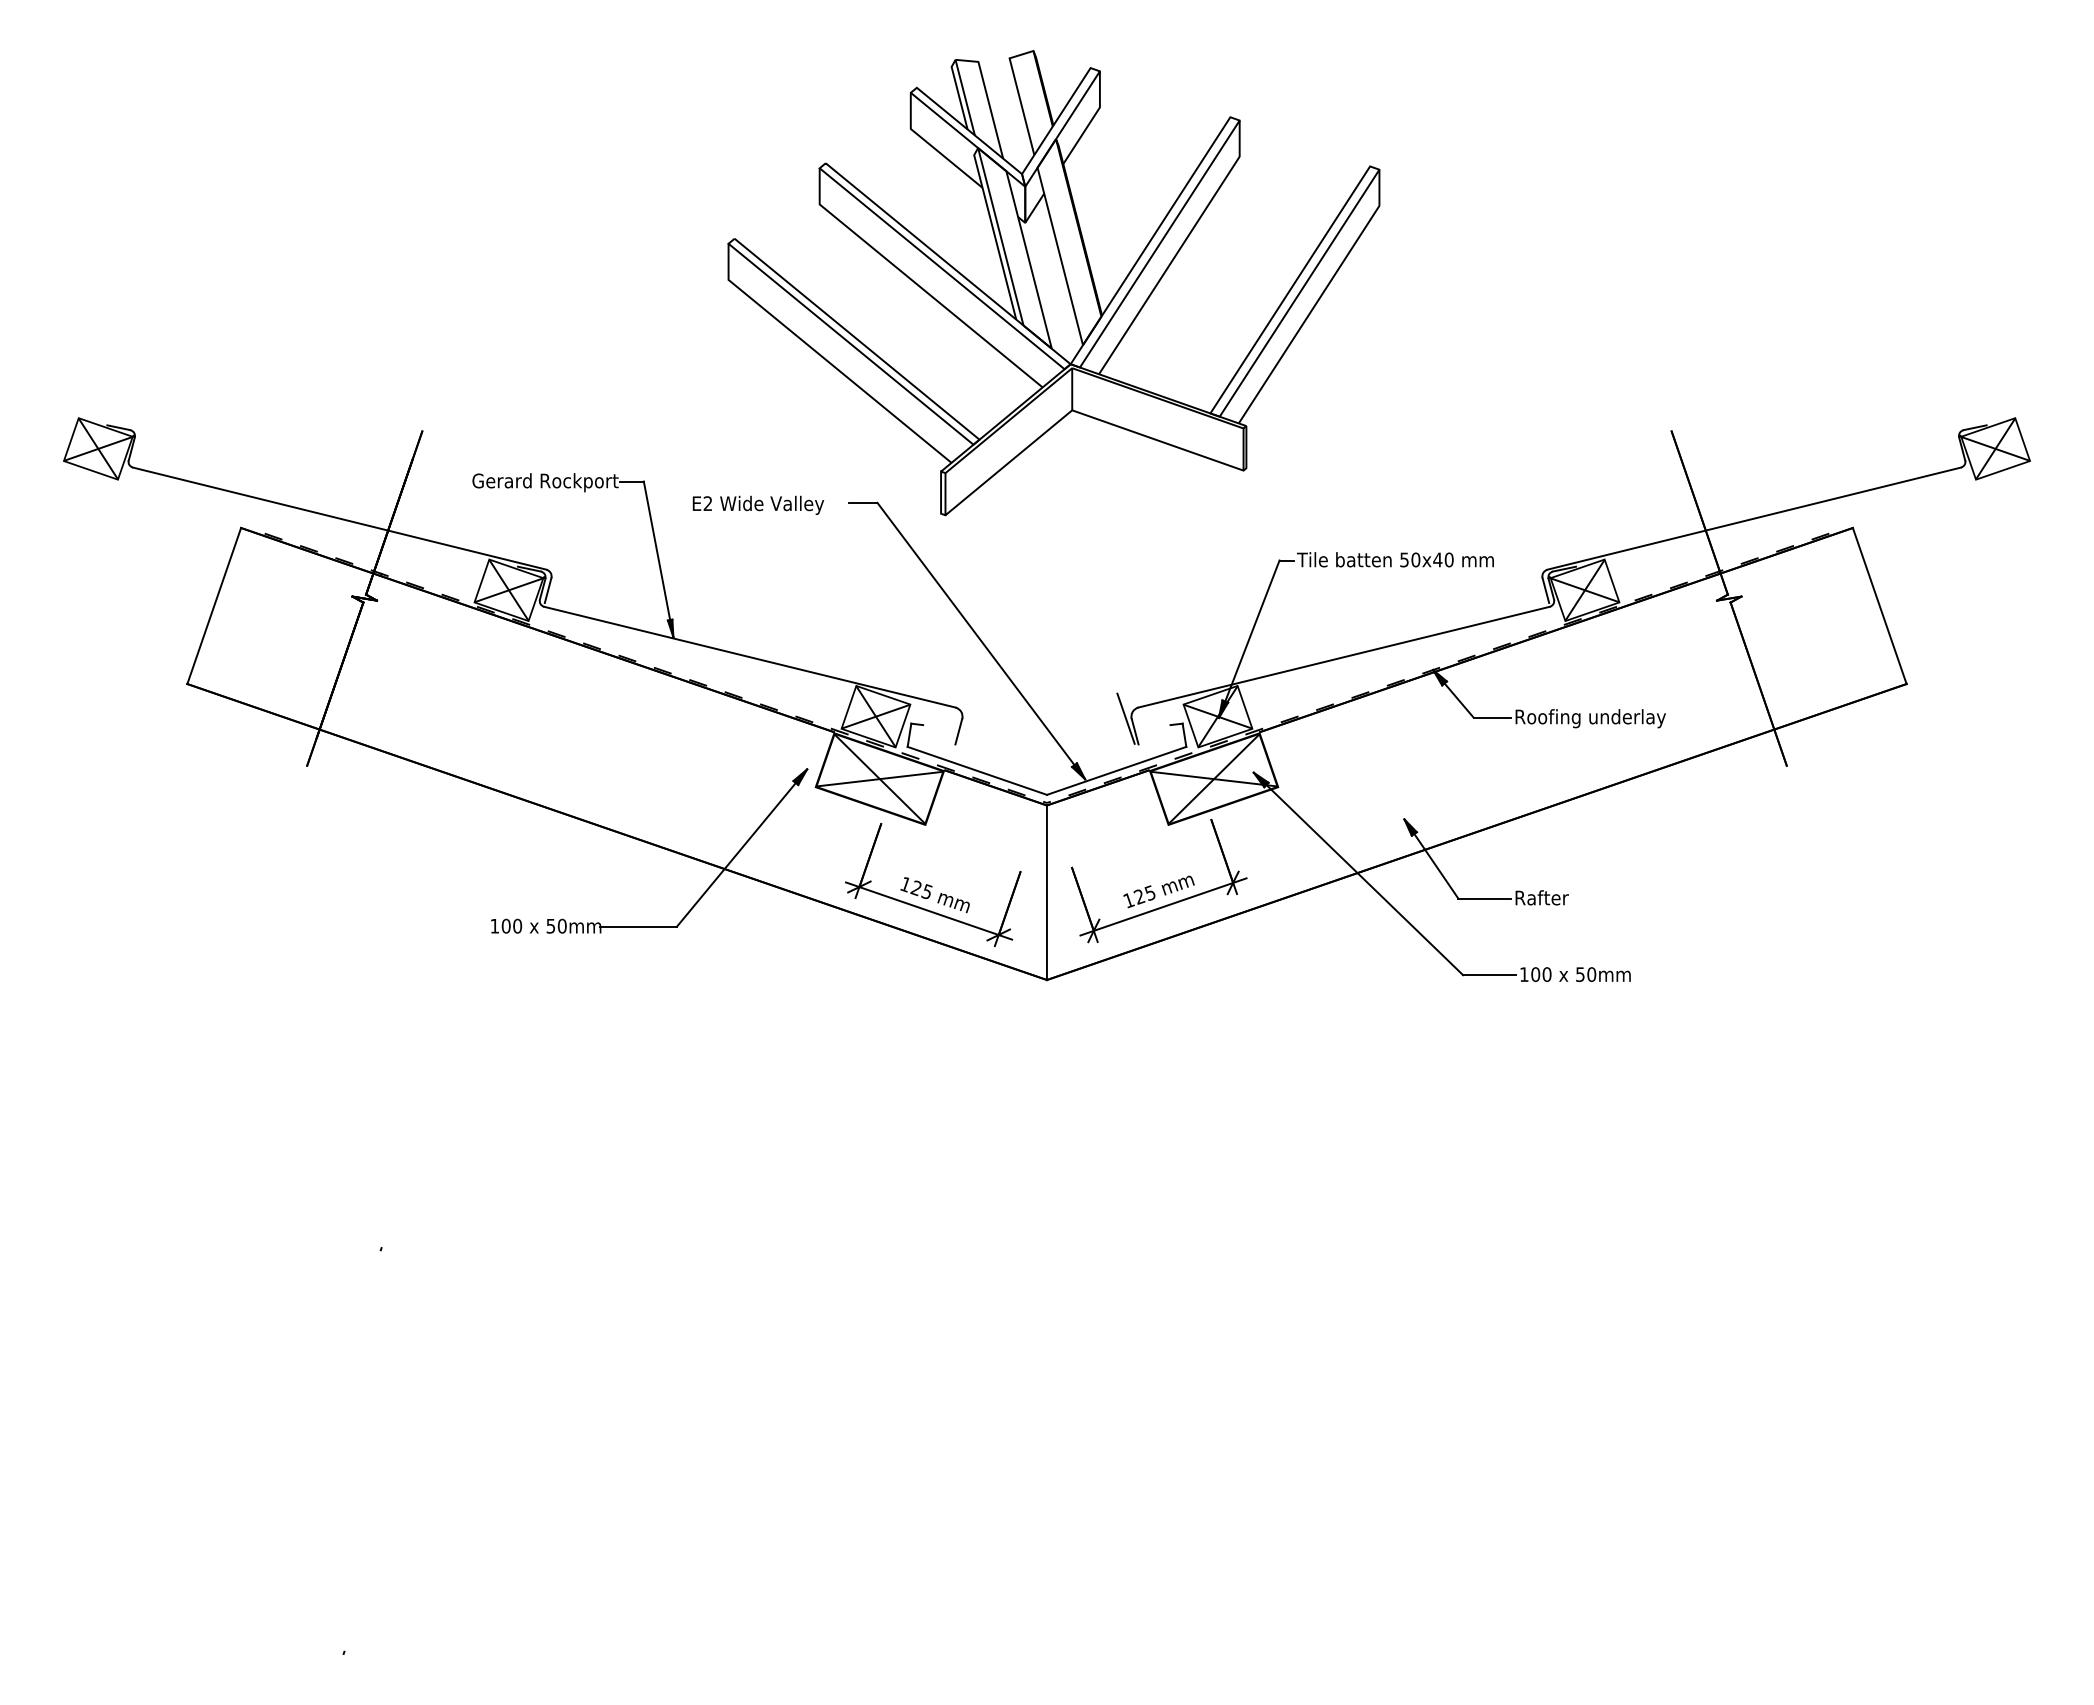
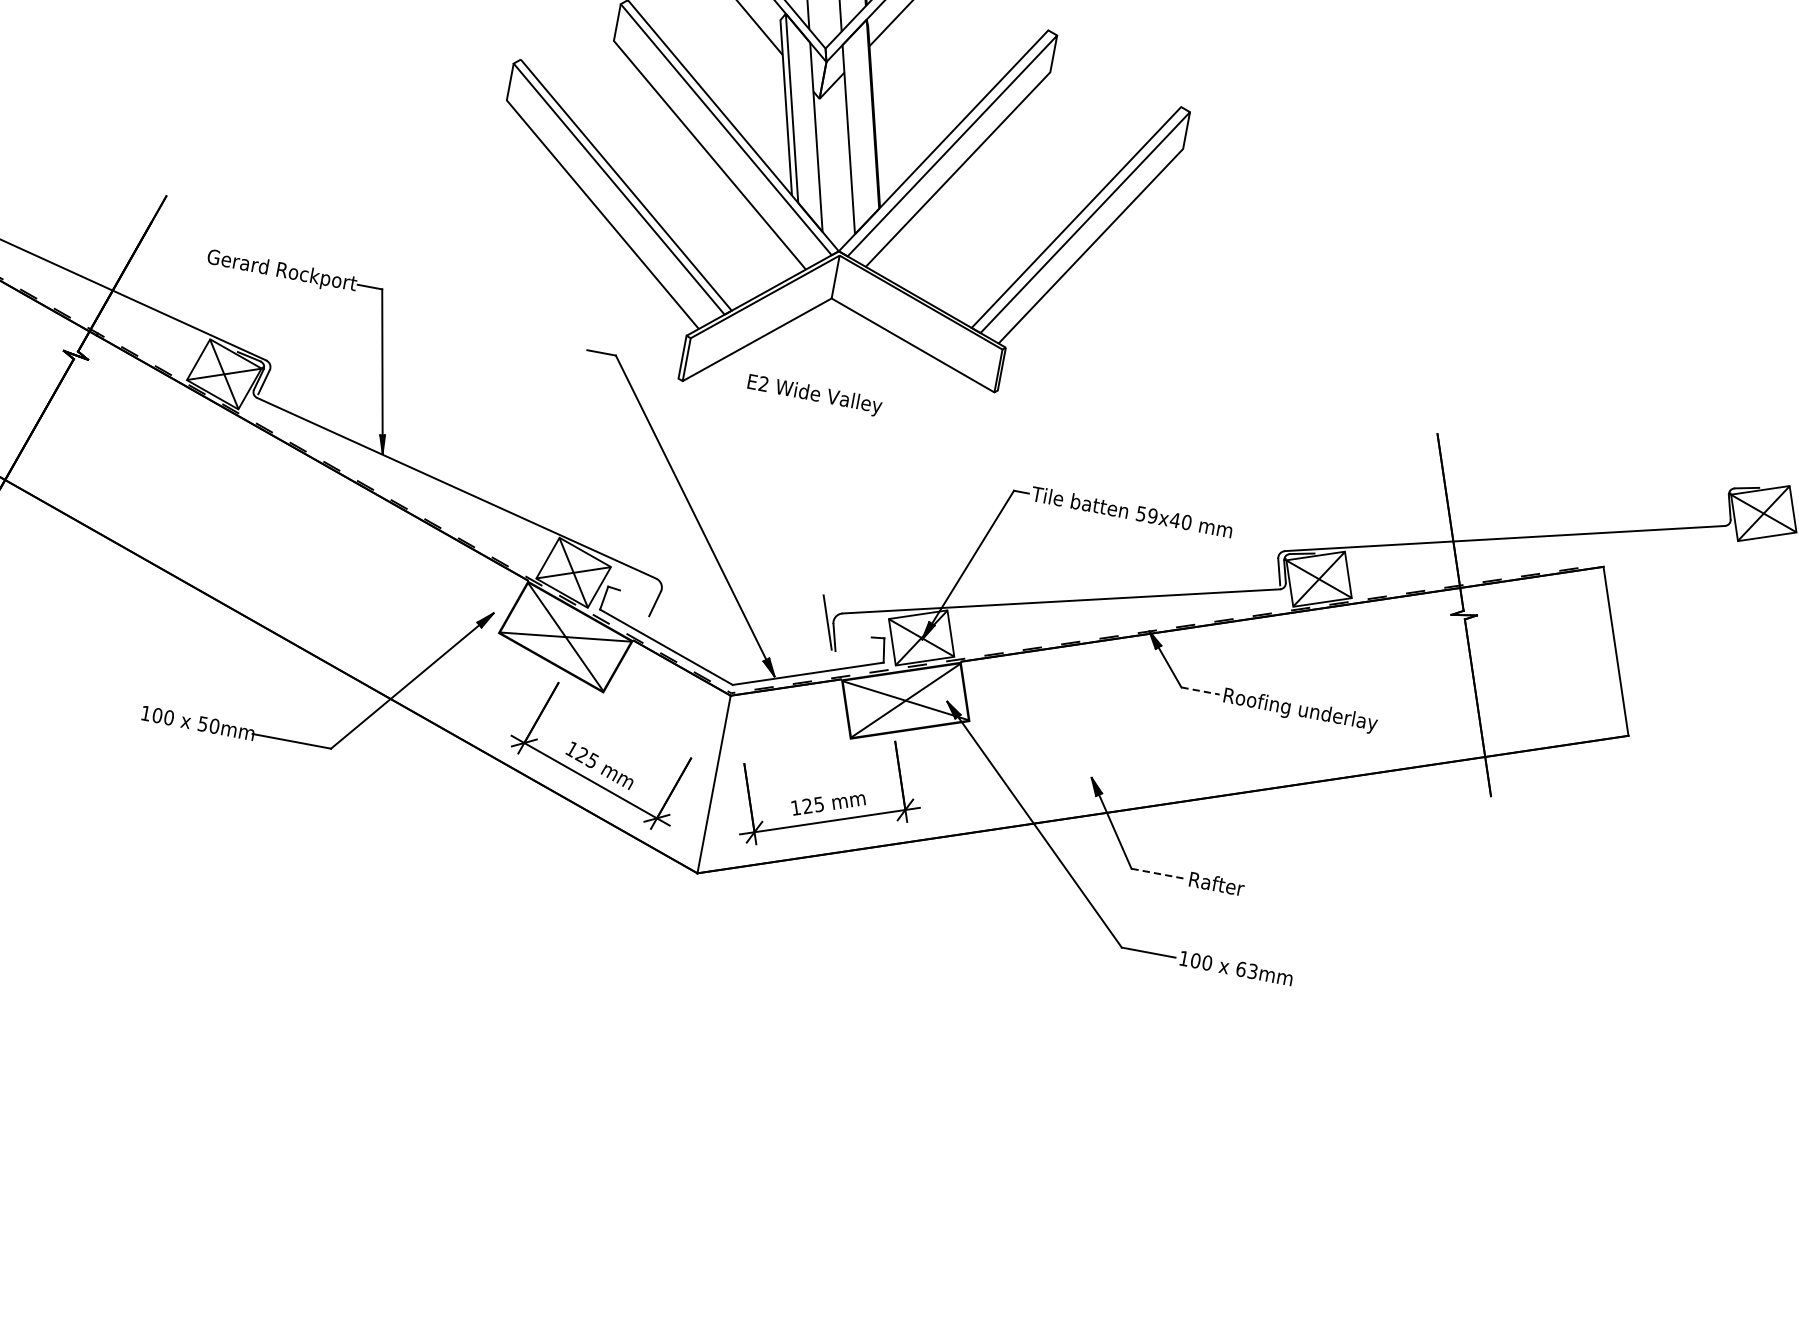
text: (758, 504) -> (815, 394), moved
text: (1415, 559) -> (1152, 515), 50x40 -> 59x40
line: (1492, 717) -> (1200, 691), solid -> dashed
line: (1485, 898) -> (1159, 873), solid -> dashed
text: (1586, 974) -> (1247, 970), 50mm -> 63mm

